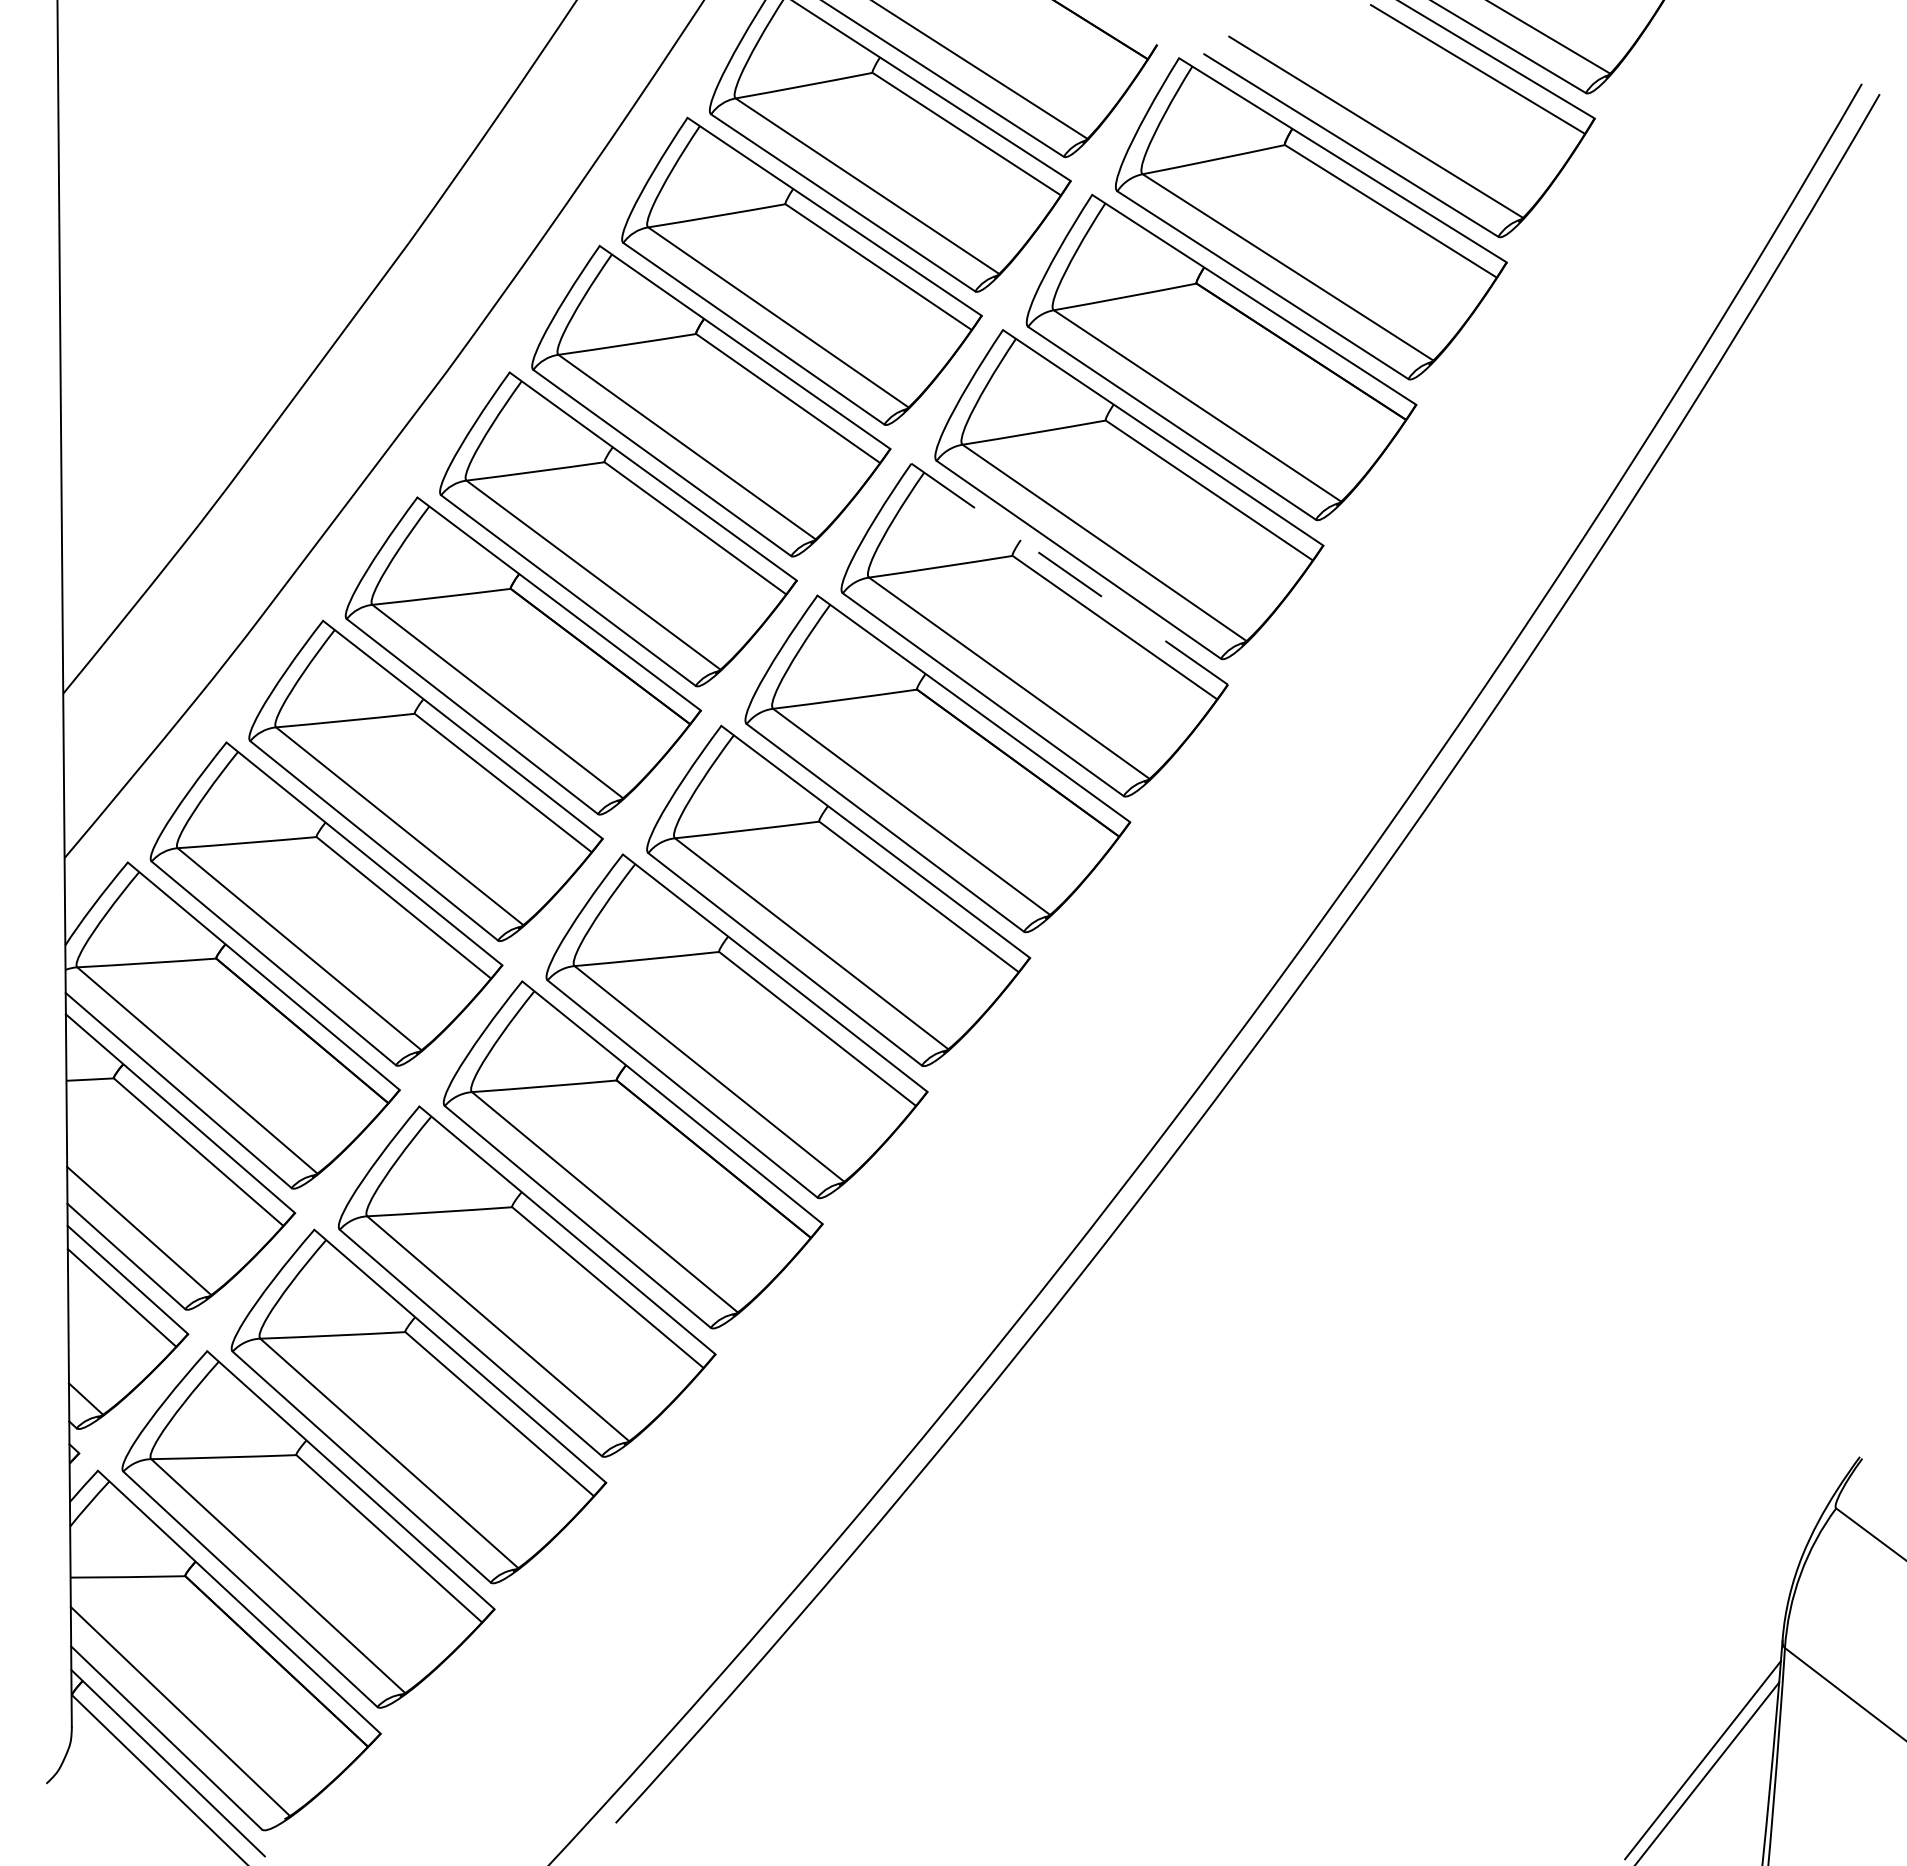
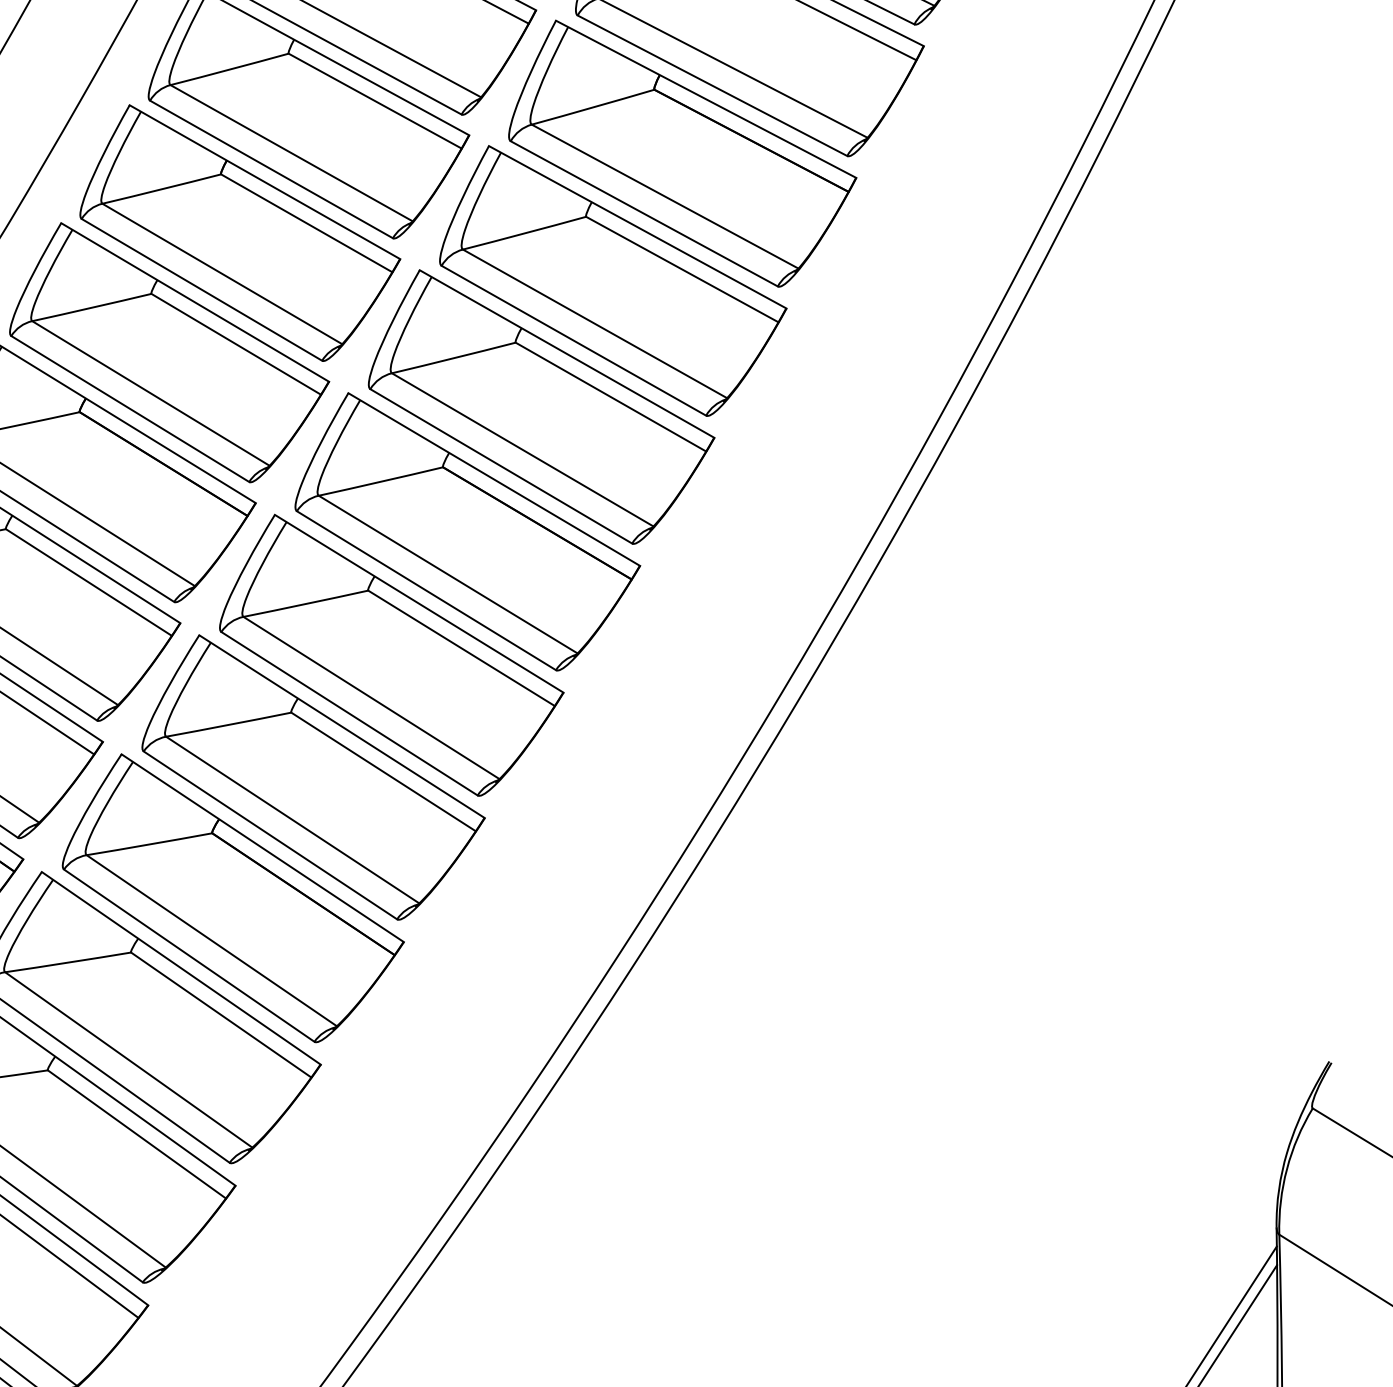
line: (1070, 574) -> (567, 354), dashed -> solid

